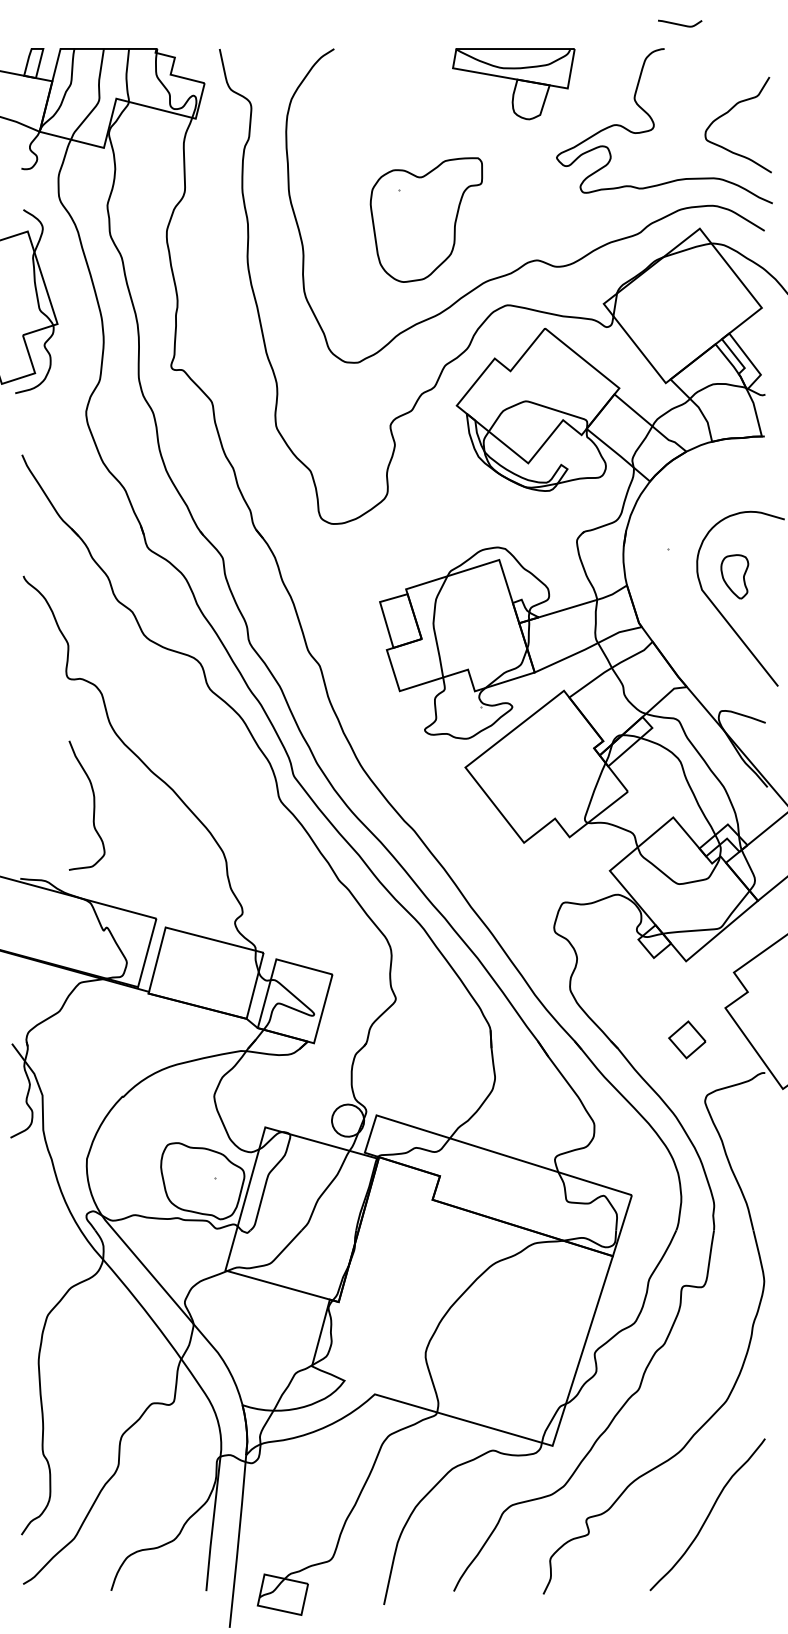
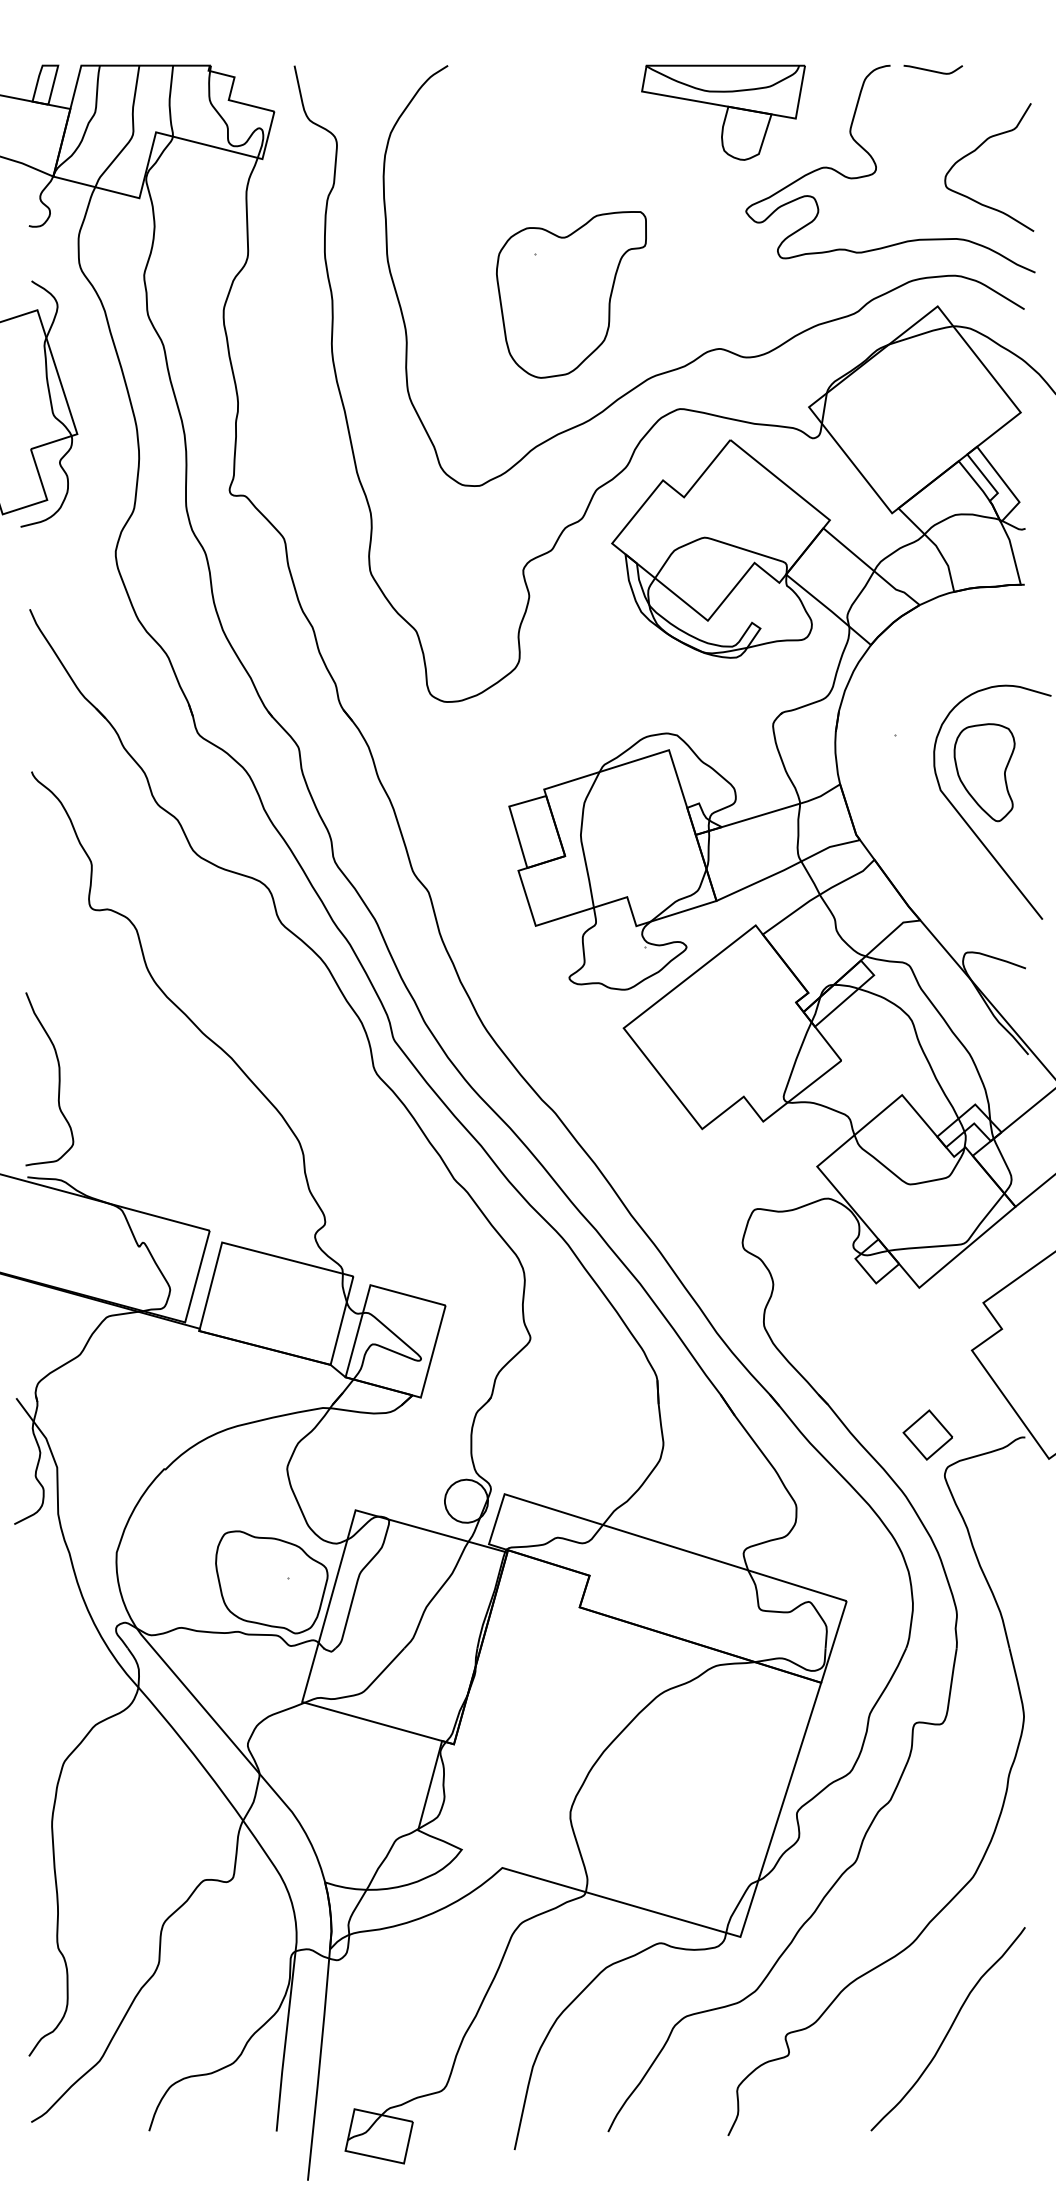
curve: (679, 24) -> (932, 70), moved
part: (513, 83) -> (723, 112), moved
part: (734, 576) -> (984, 772), size x1.67
curve: (93, 805) -> (58, 1079), moved
part: (687, 1039) -> (927, 1434), moved

